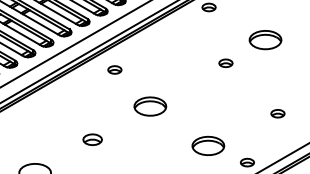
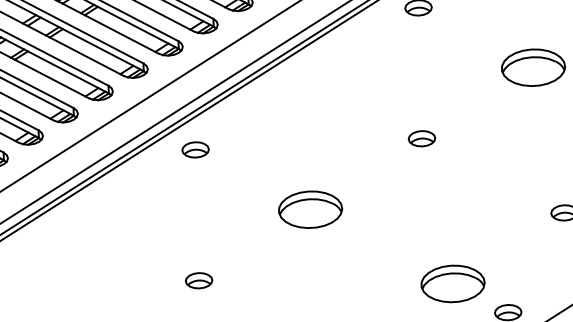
part: (225, 63) -> (421, 139), moved
part: (114, 69) -> (194, 148), moved
part: (92, 139) -> (198, 280), size x0.71
part: (208, 145) -> (453, 282), moved

